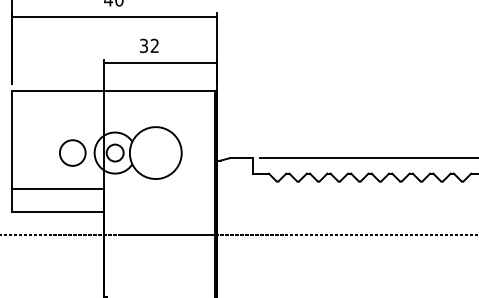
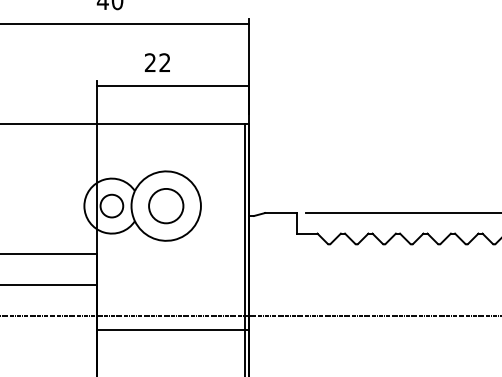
text: (143, 46) -> (149, 63), 32 -> 22
circle: (72, 152) -> (165, 205), moved
line: (160, 245) -> (172, 329), added

